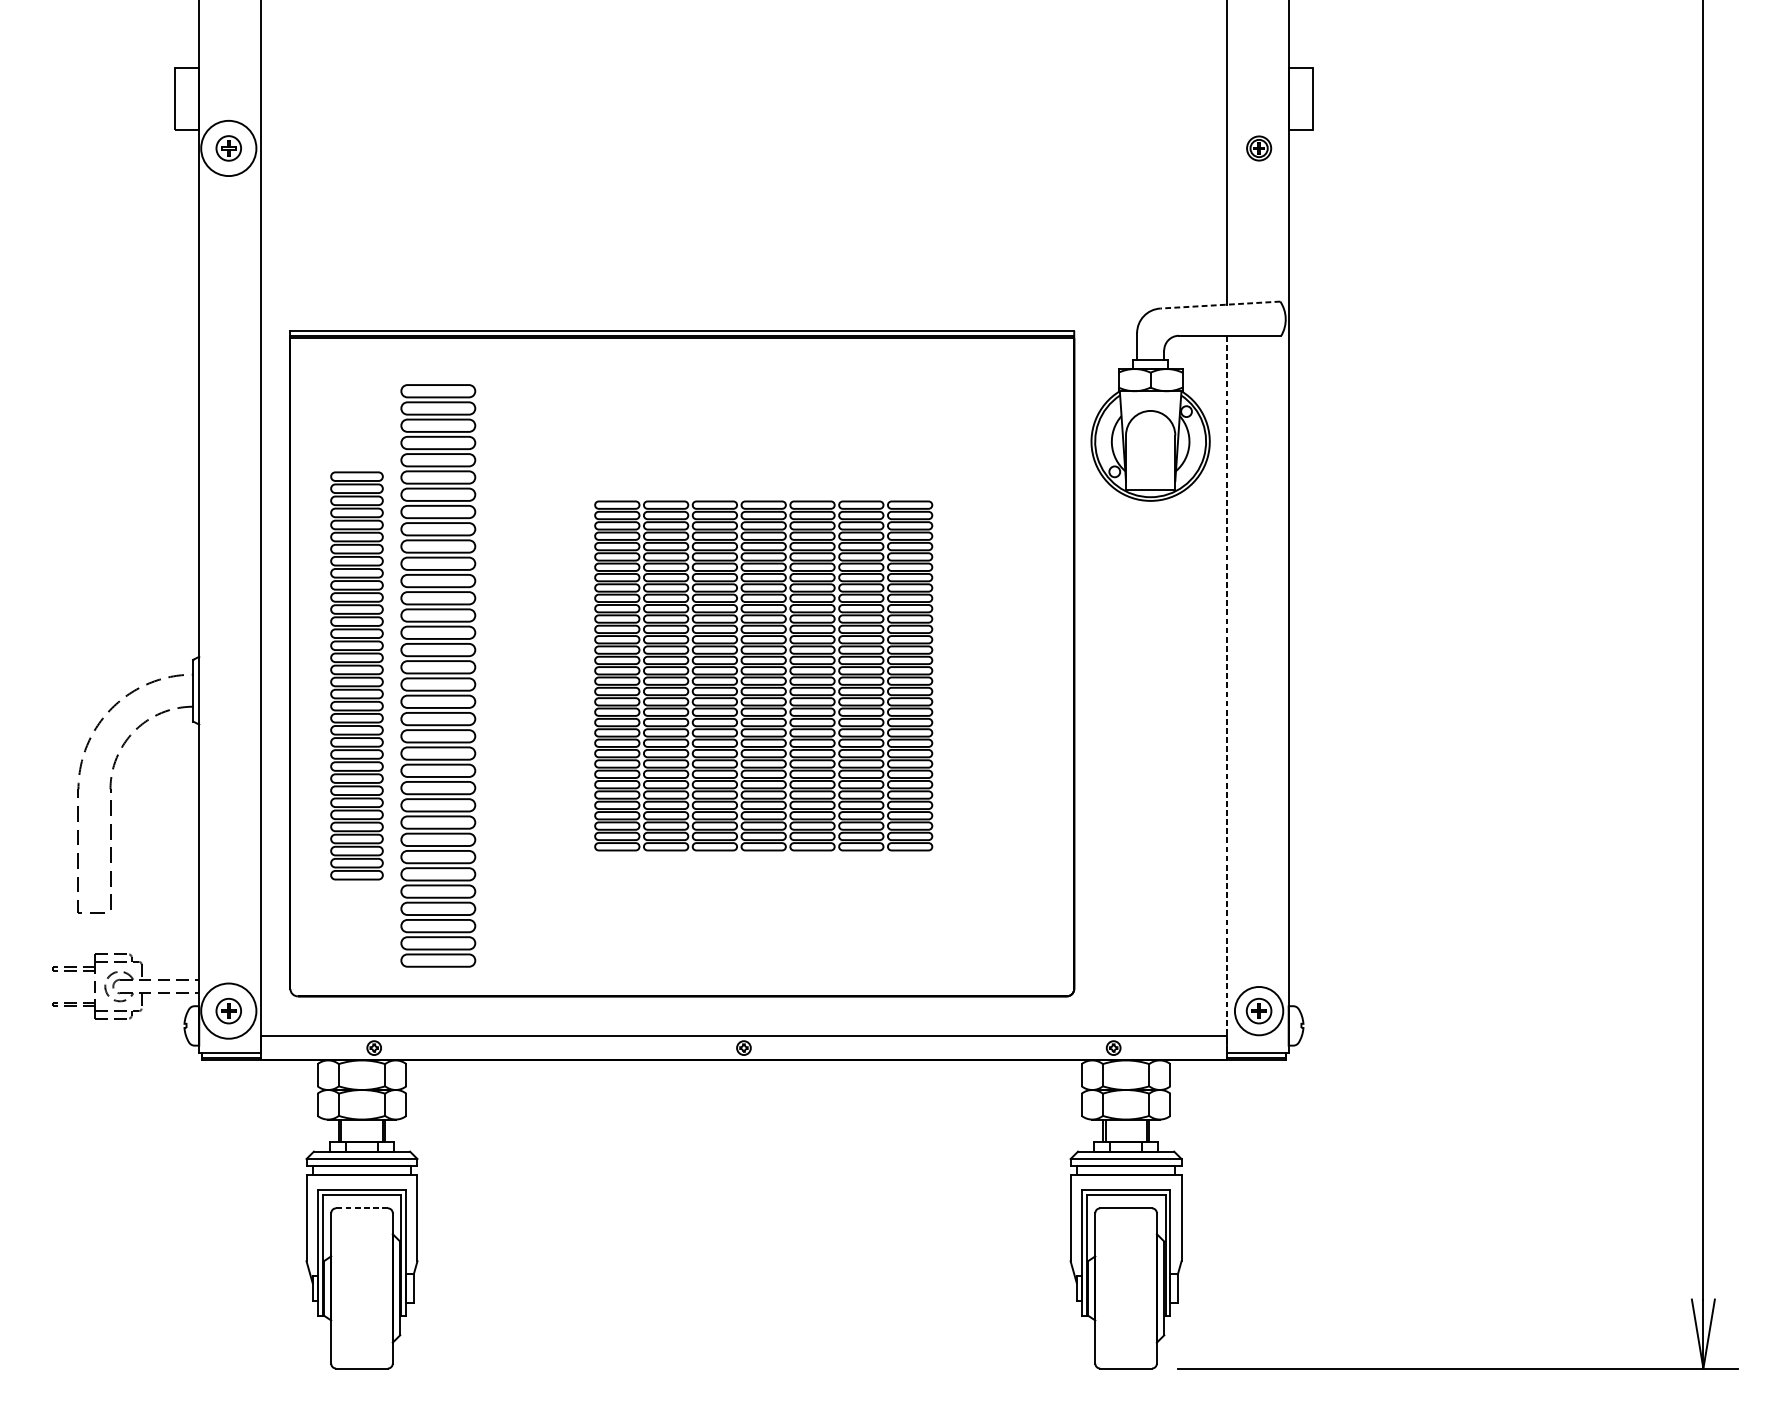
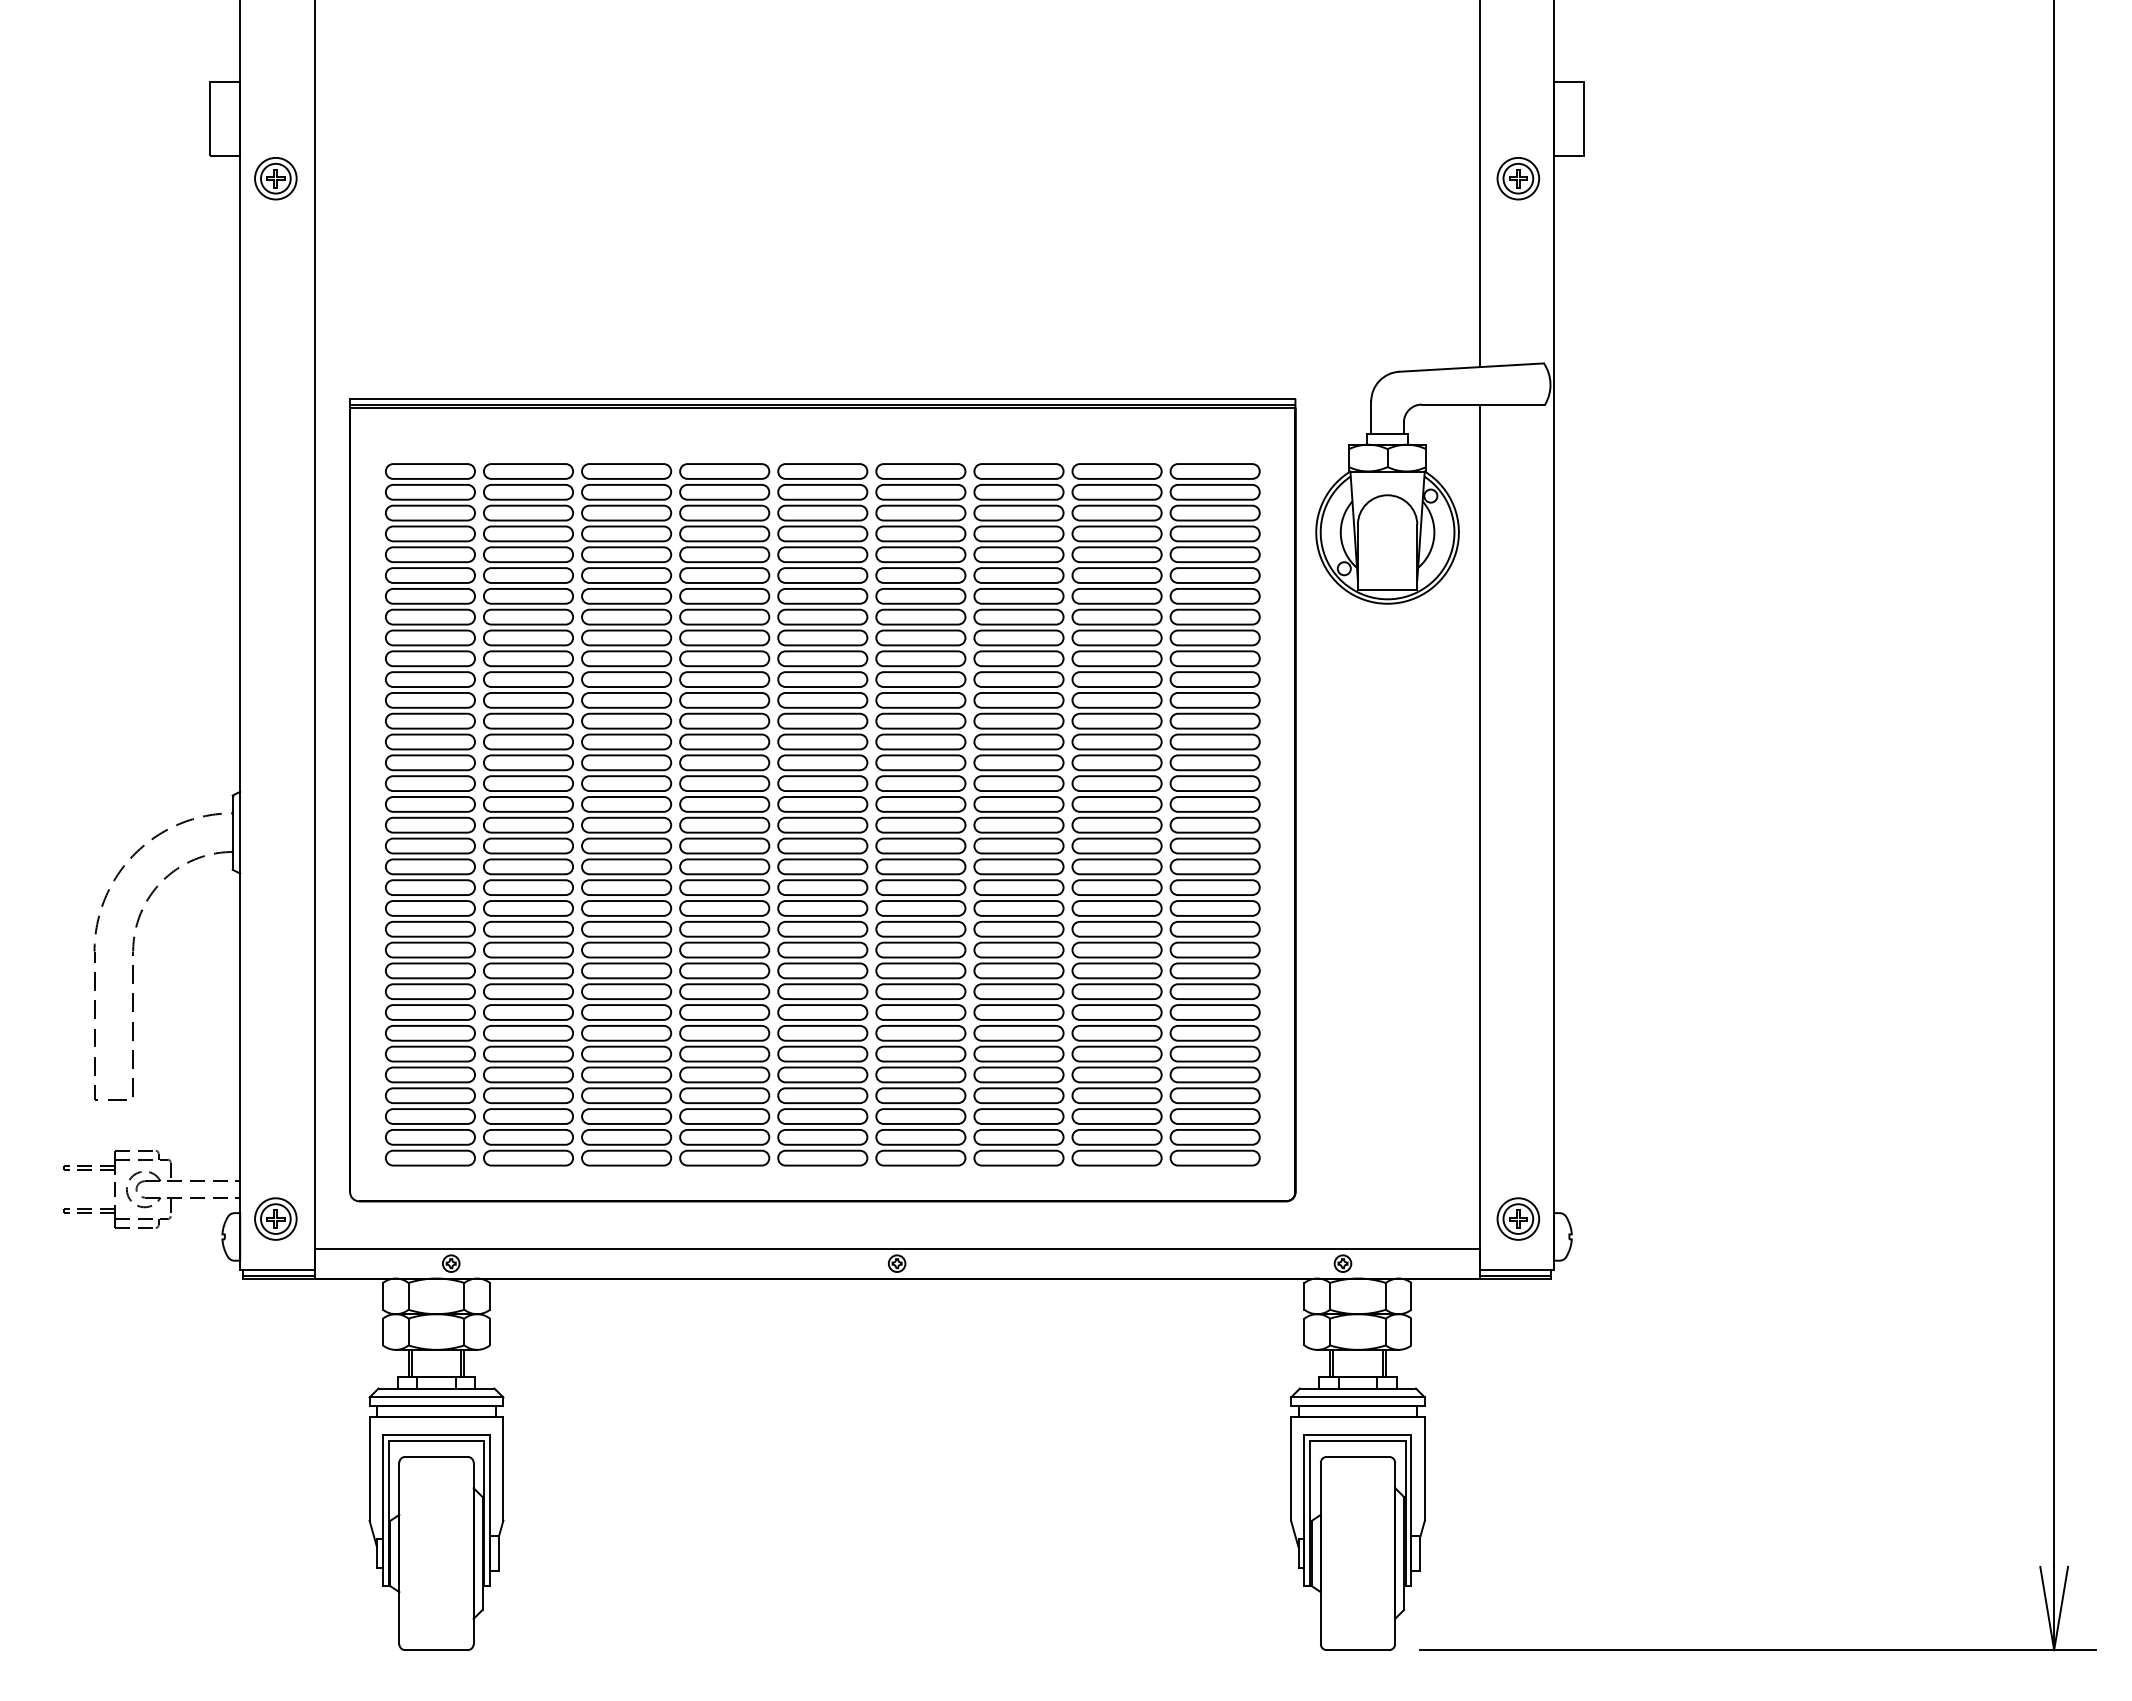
circle: (228, 148) -> (275, 178), size x0.62
part: (1259, 148) -> (1518, 178), size x1.43
line: (1220, 304) -> (1471, 367), dashed -> solid
part: (357, 675) -> (430, 814), size x1.43
part: (763, 675) -> (920, 814), size x1.67
line: (1226, 694) -> (1479, 837), dashed -> solid
circle: (228, 1010) -> (275, 1218), size x0.62
circle: (1259, 1010) -> (1518, 1218), size x0.71
line: (362, 1207) -> (436, 1456), dashed -> solid

